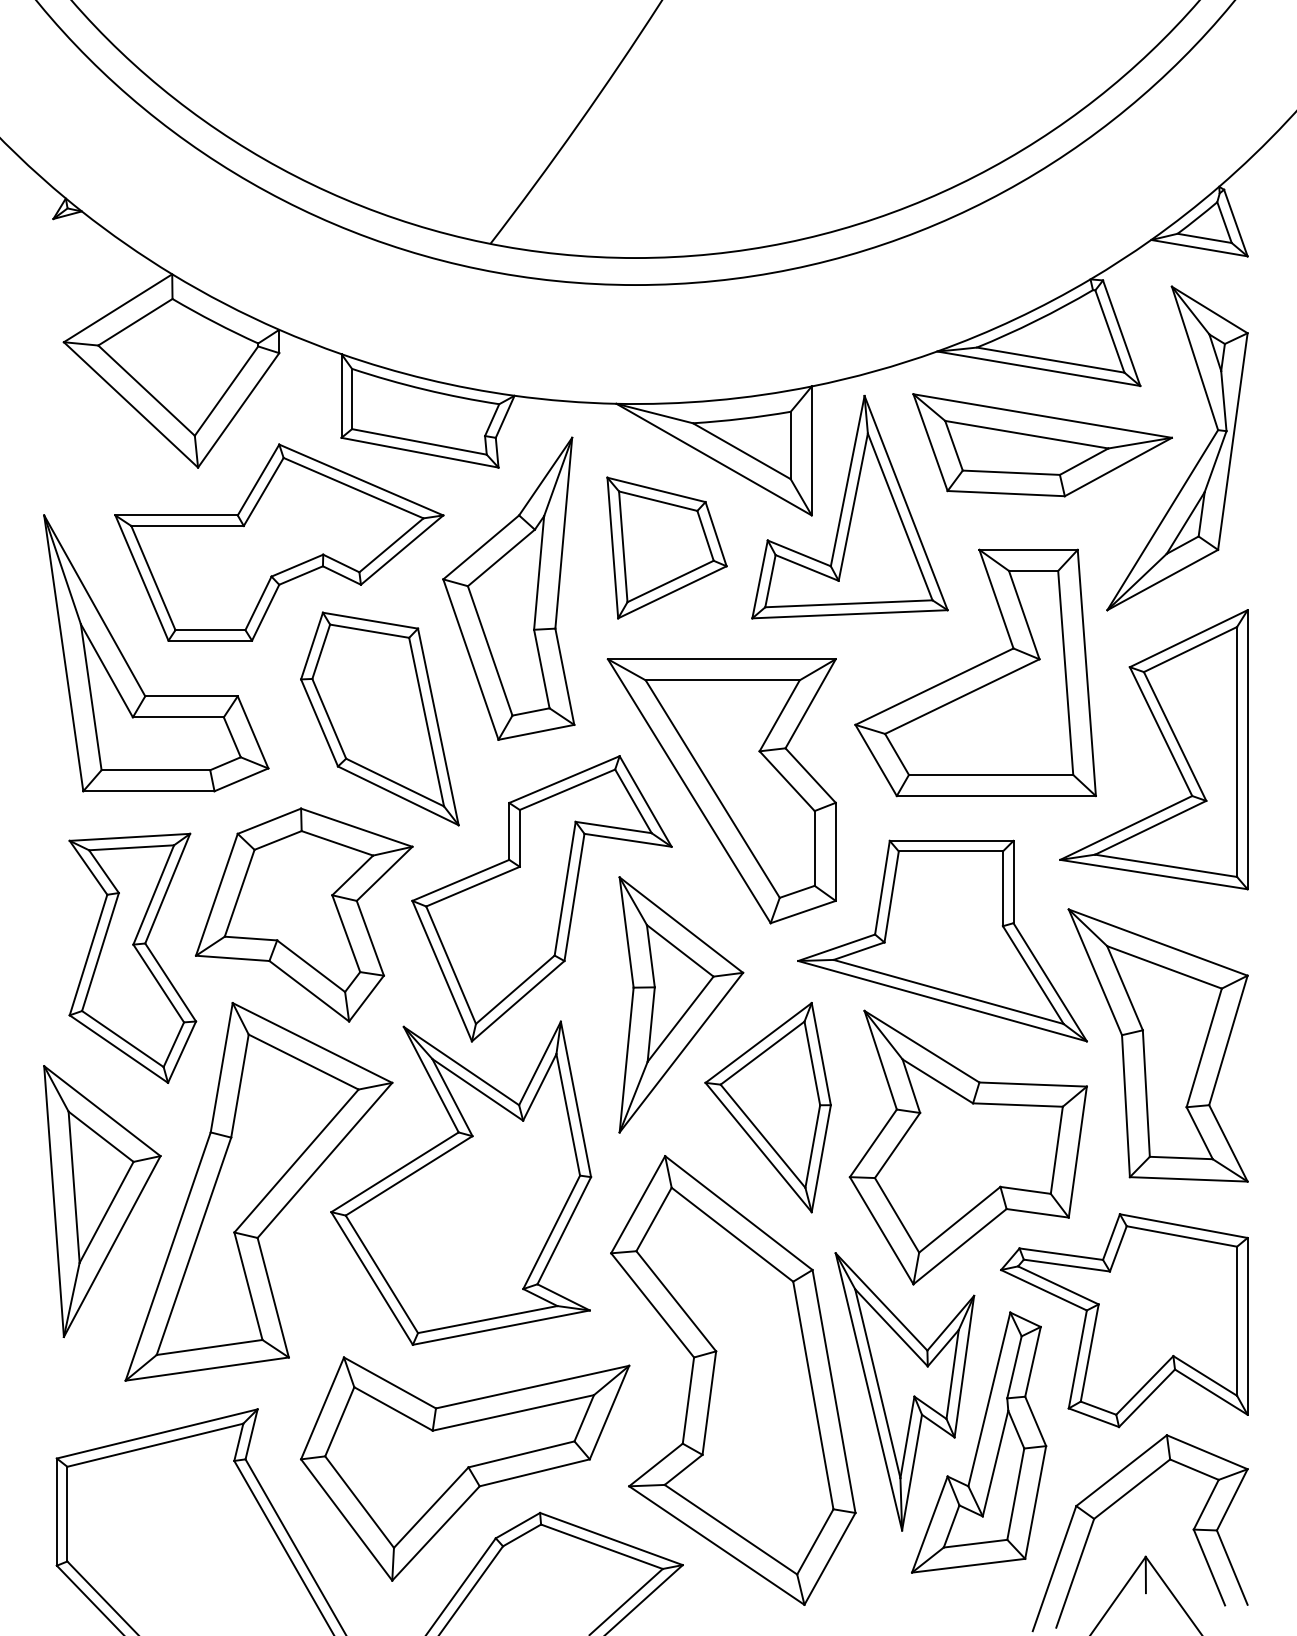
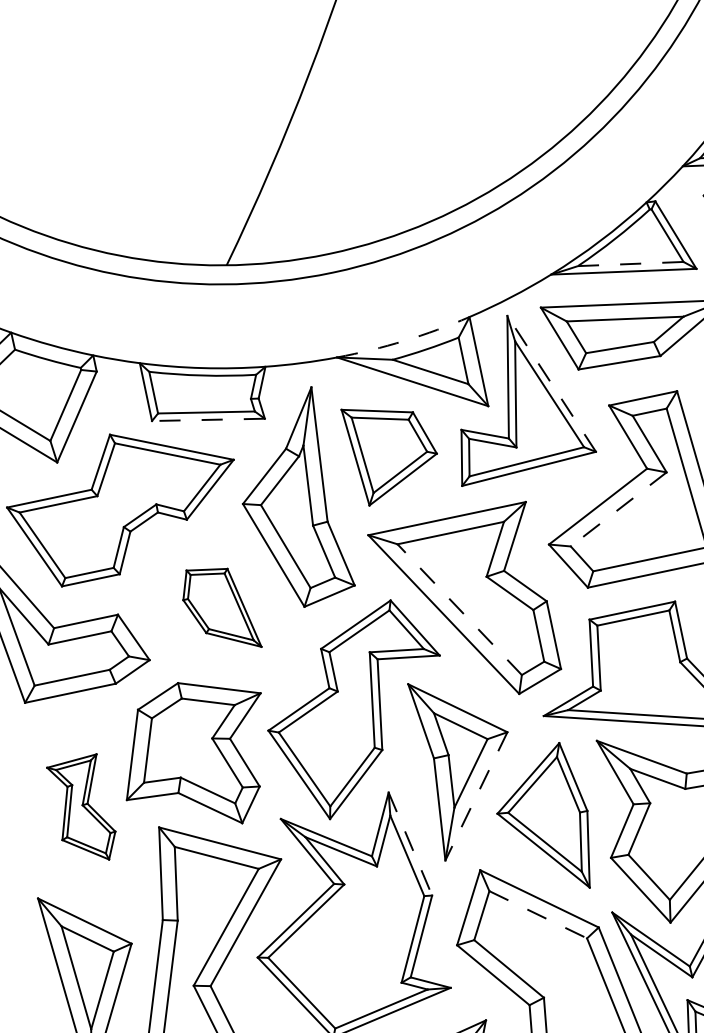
line: (1050, 360) -> (630, 264), solid -> dashed
arc: (714, 400) -> (404, 340), solid -> dashed
line: (420, 452) -> (208, 419), solid -> dashed
line: (906, 503) -> (552, 384), solid -> dashed
line: (962, 696) -> (618, 509), solid -> dashed
part: (379, 718) -> (219, 609), size x0.6
line: (712, 789) -> (459, 610), solid -> dashed
part: (132, 957) -> (83, 810), size x0.6
line: (681, 1052) -> (476, 796), solid -> dashed
line: (576, 1099) -> (410, 844), solid -> dashed
line: (732, 1234) -> (538, 914), solid -> dashed

